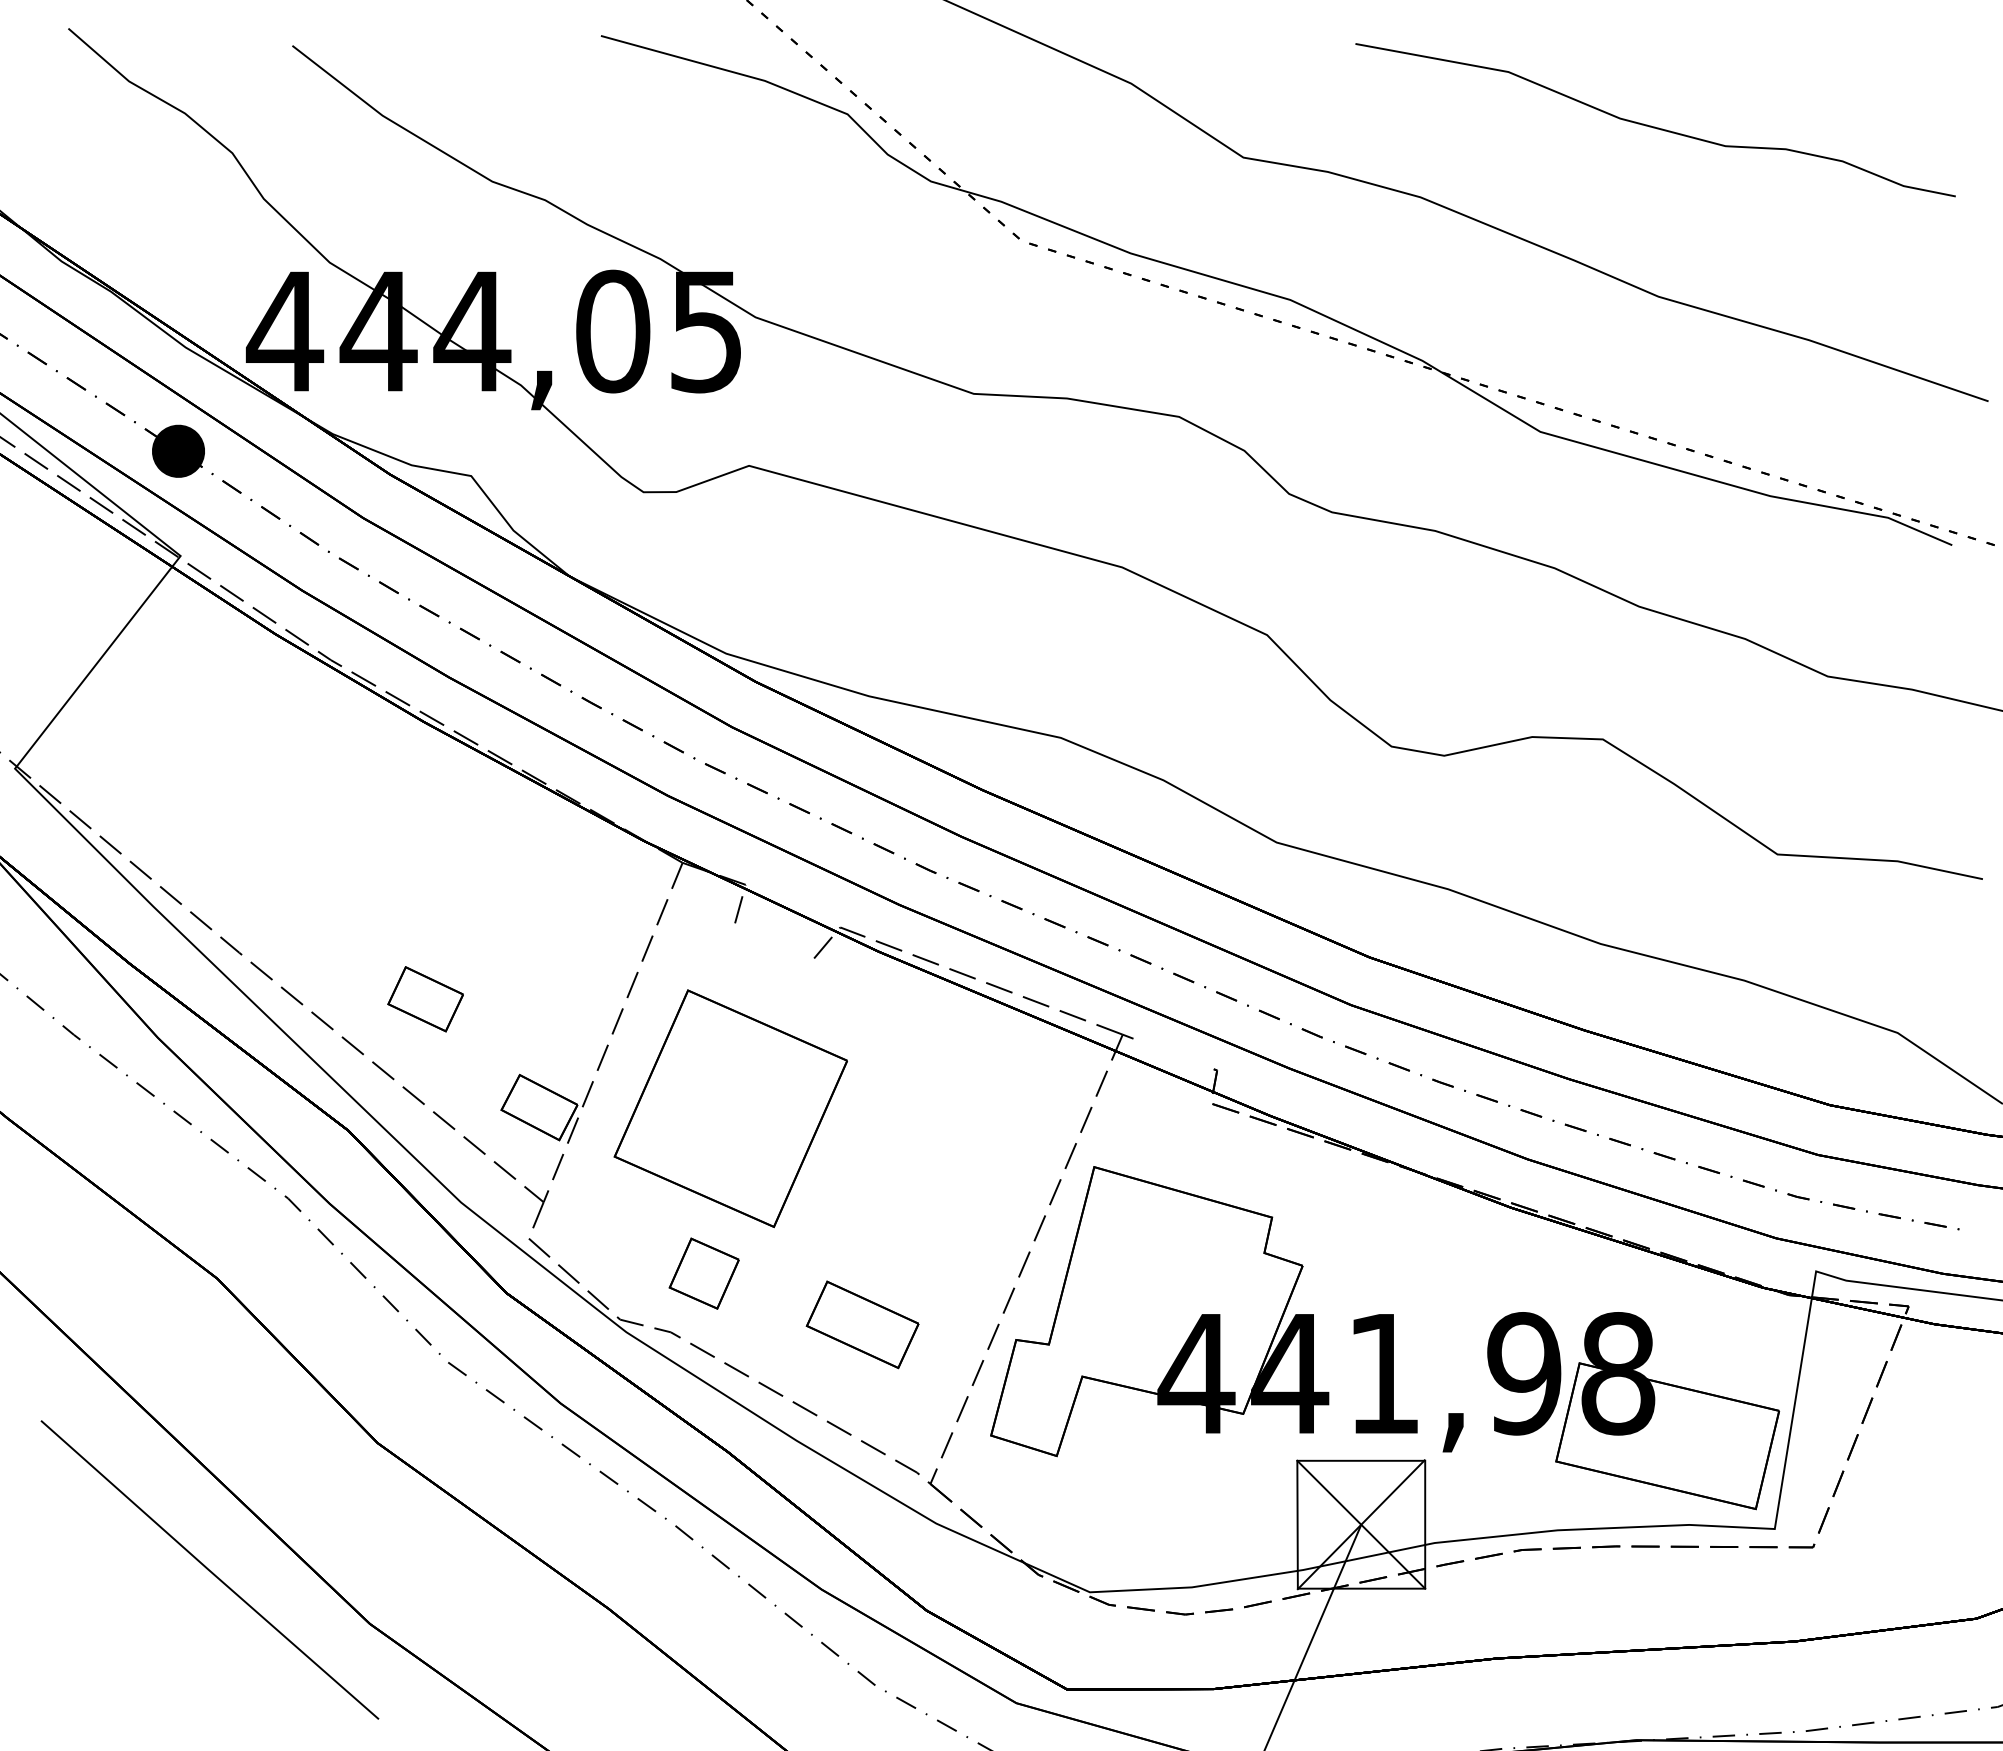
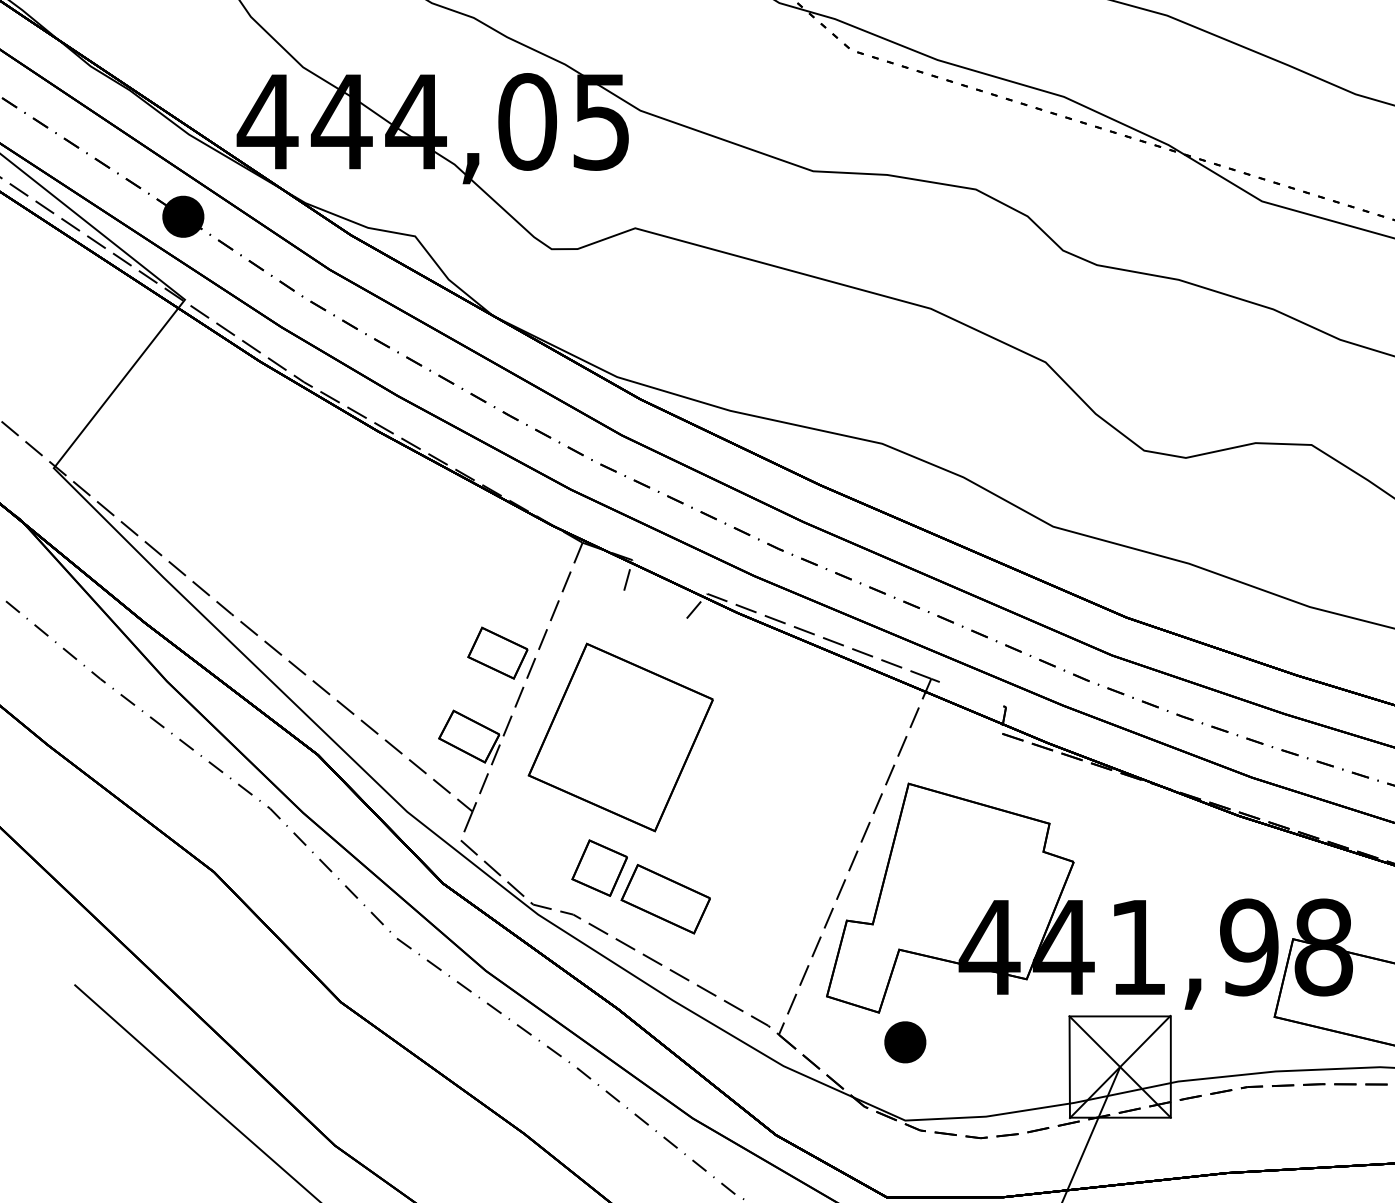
part: (425, 999) -> (497, 653), moved
part: (862, 1324) -> (665, 898), moved
part: (1089, 1493) -> (904, 1042), added

